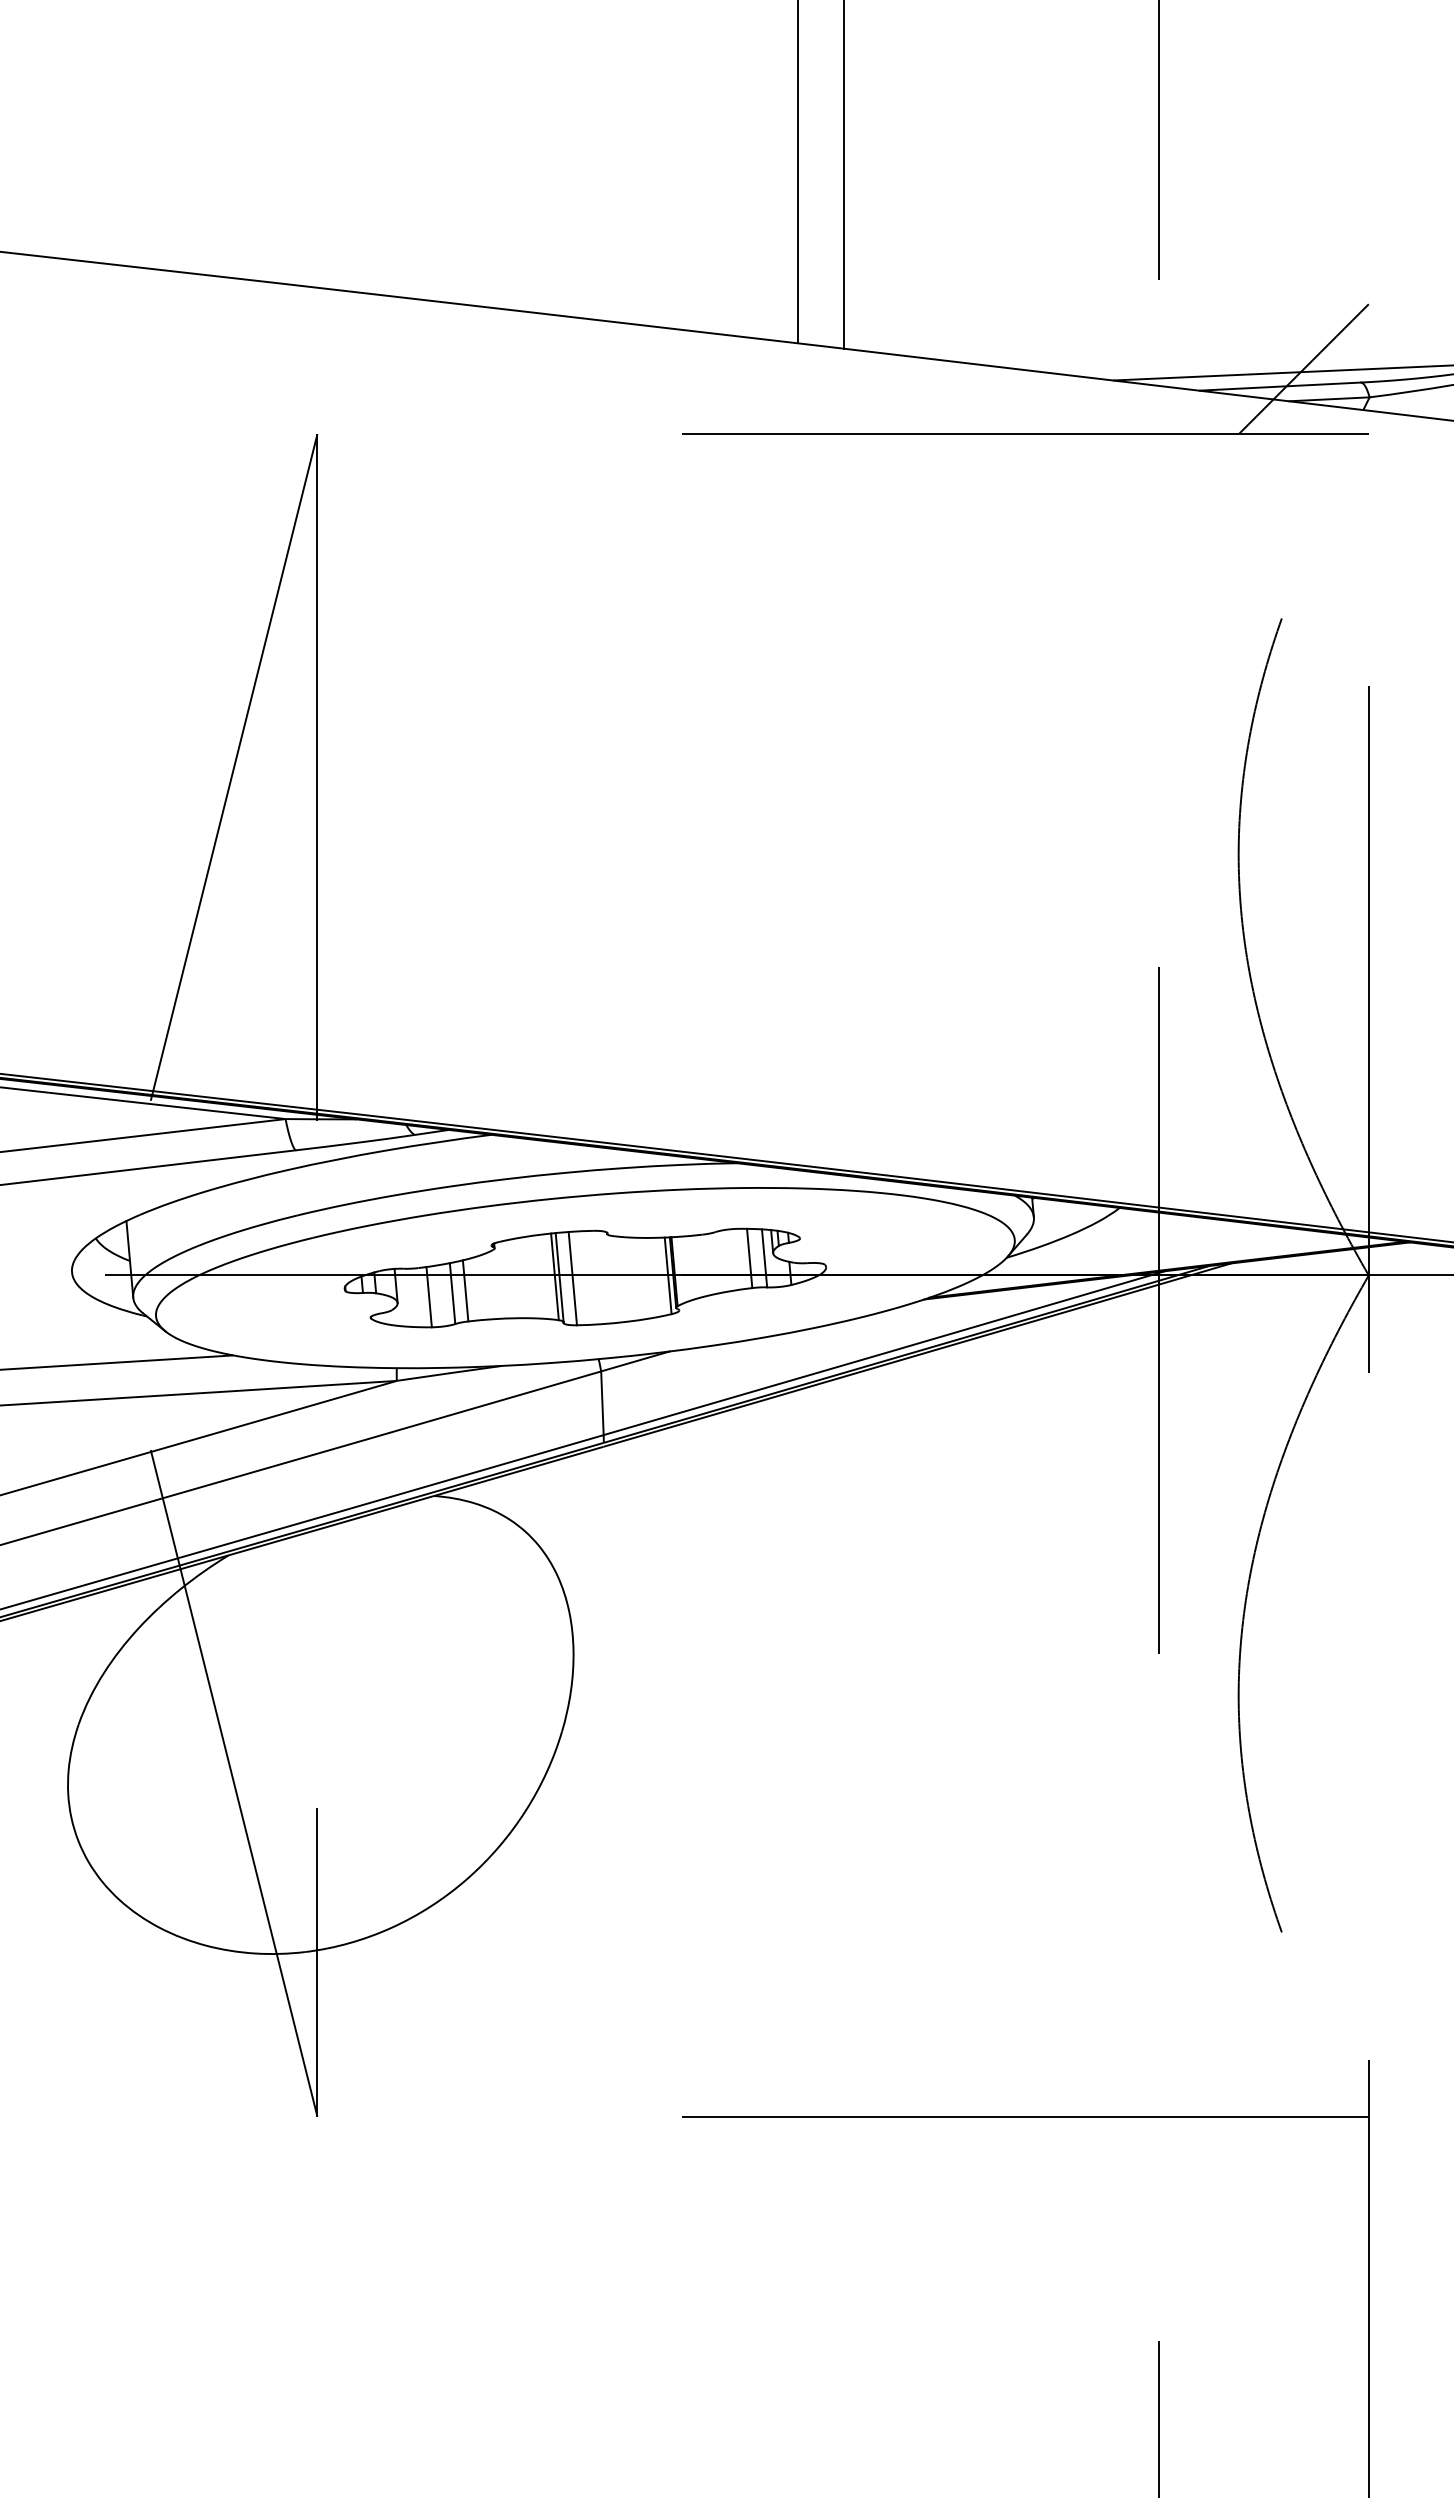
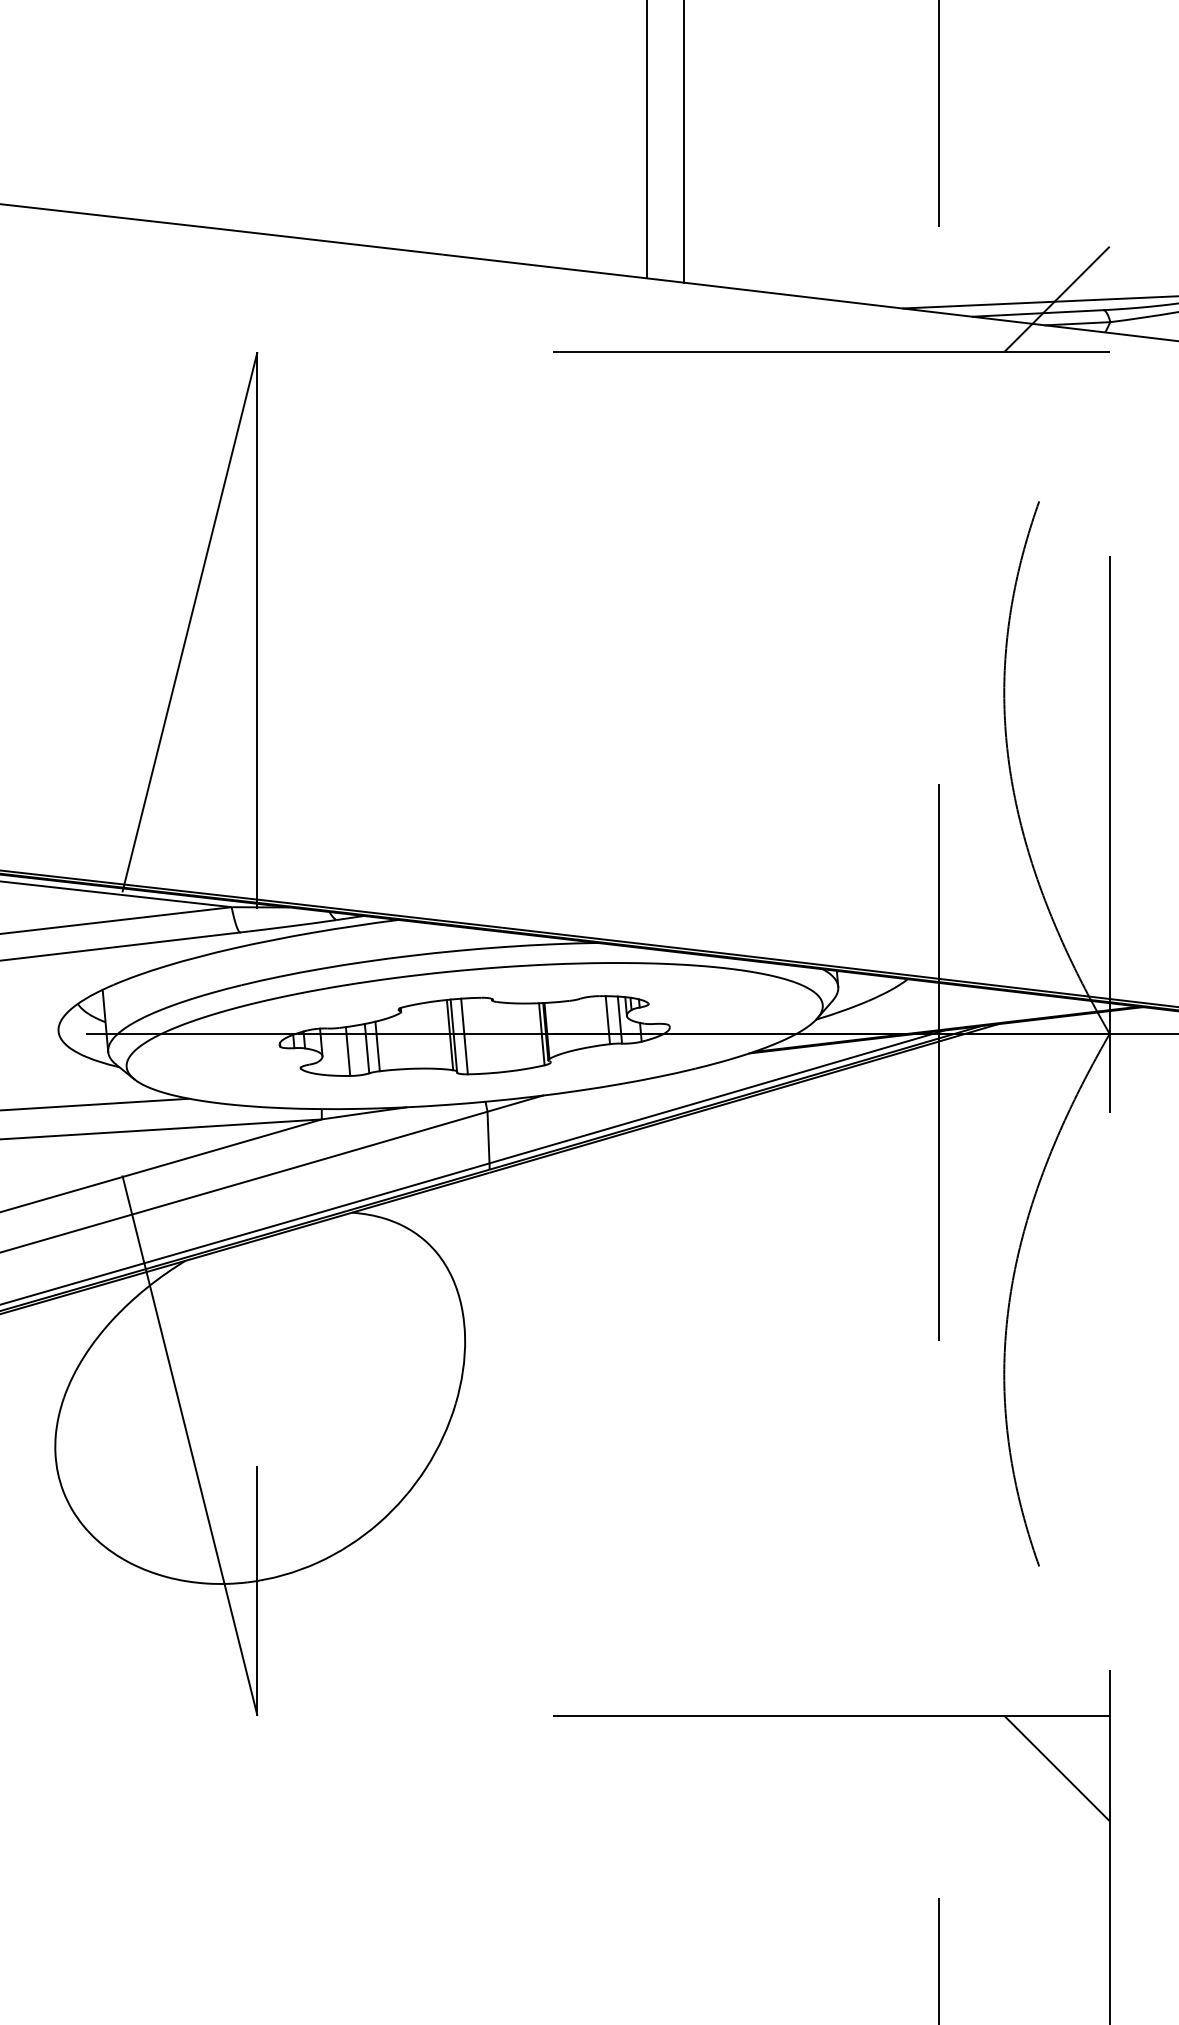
line: (1303, 2181) -> (1056, 1768), added

